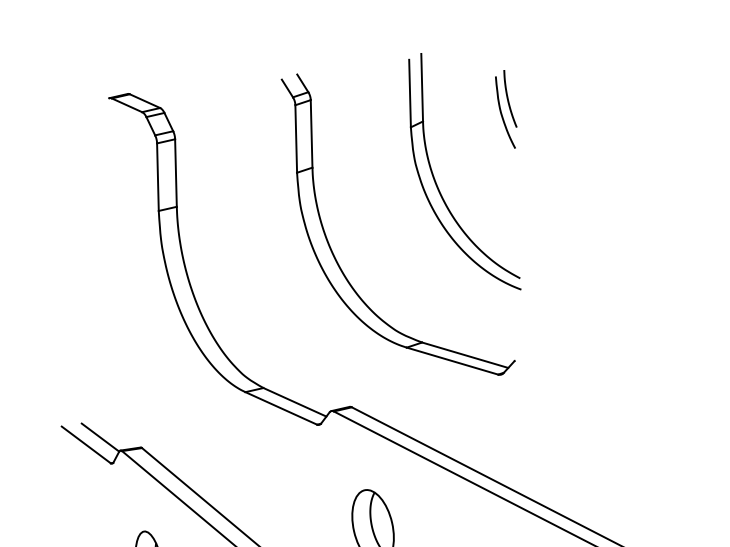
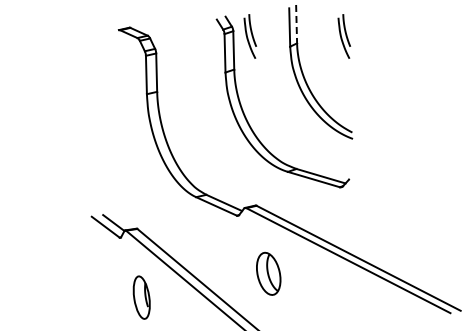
line: (421, 88) -> (296, 24), solid -> dashed
part: (341, 109) -> (250, 36), added

